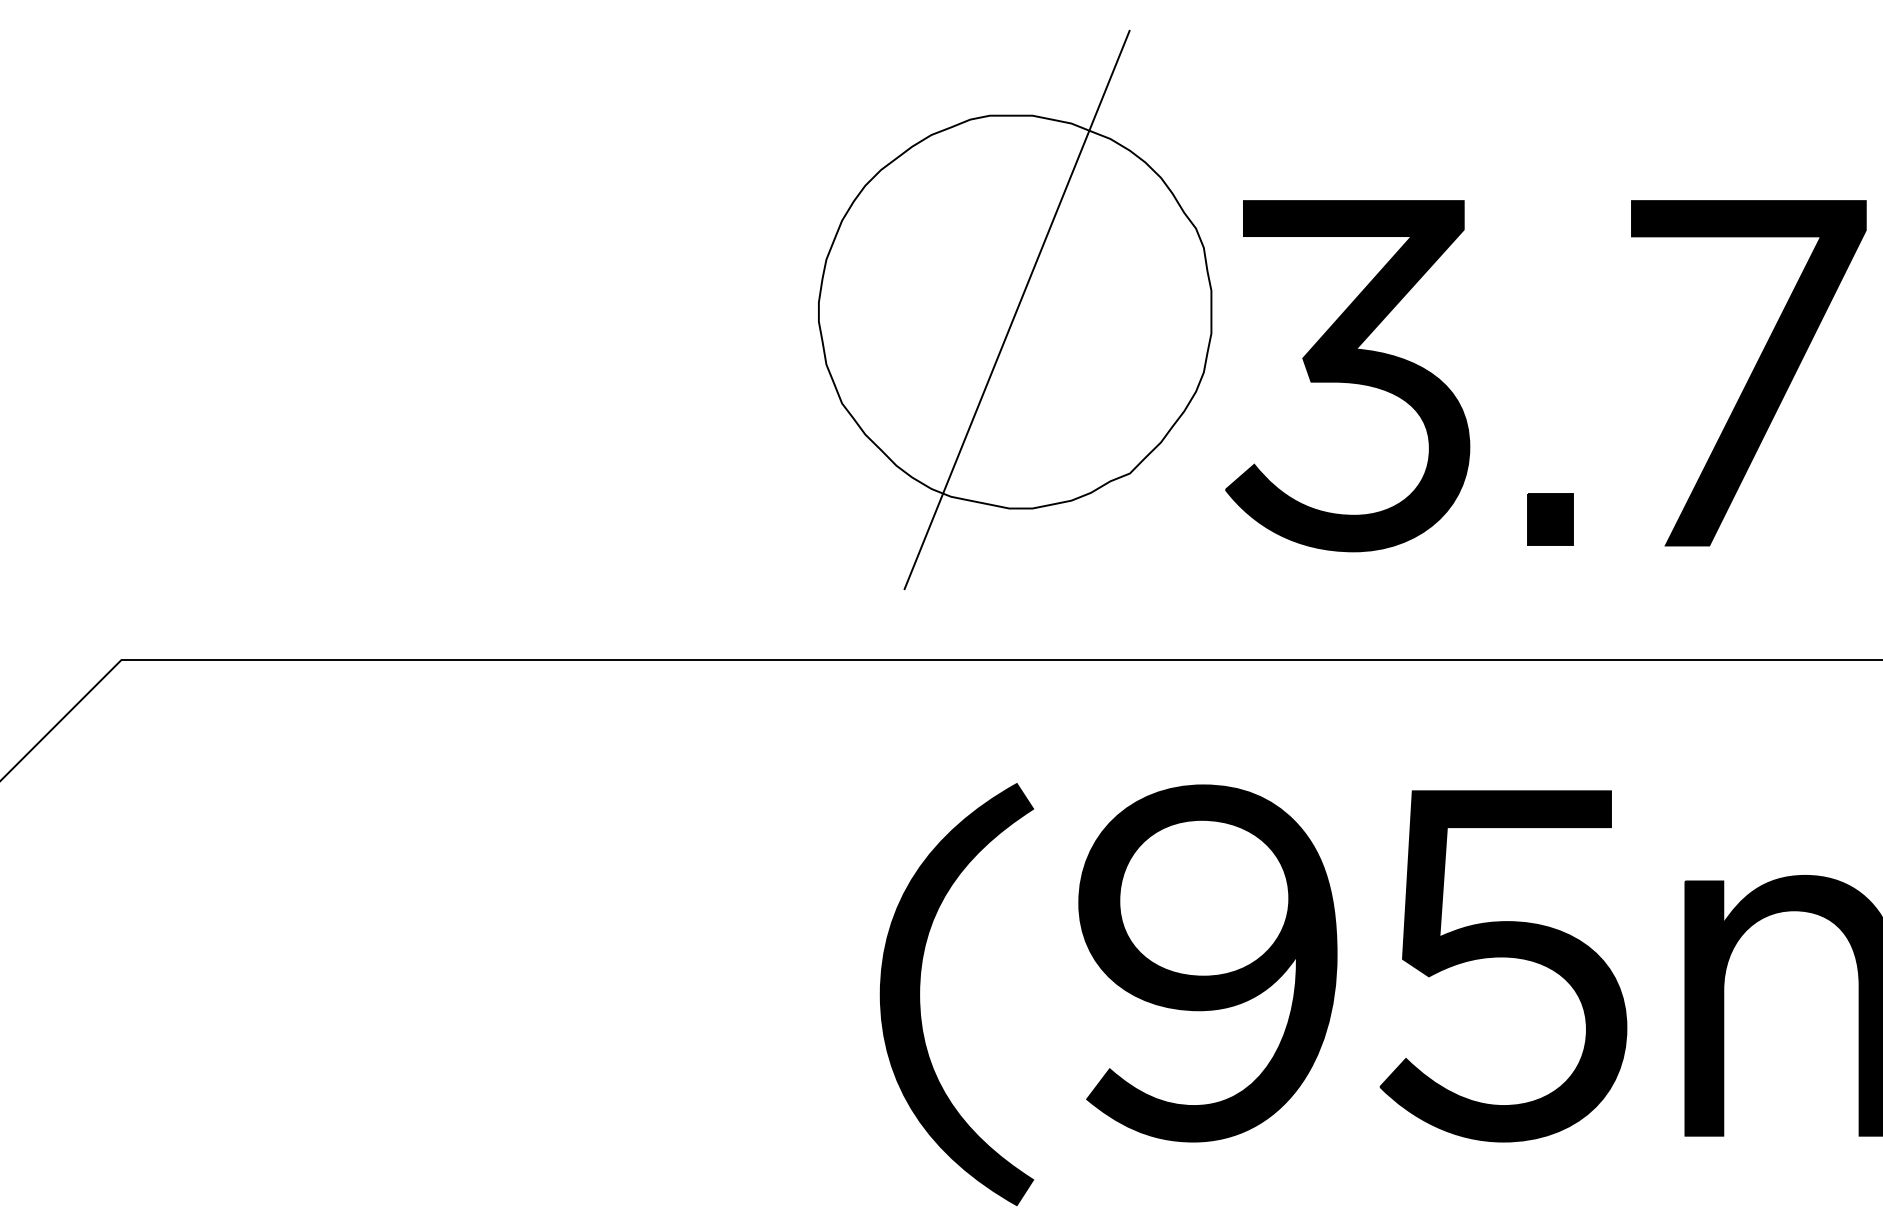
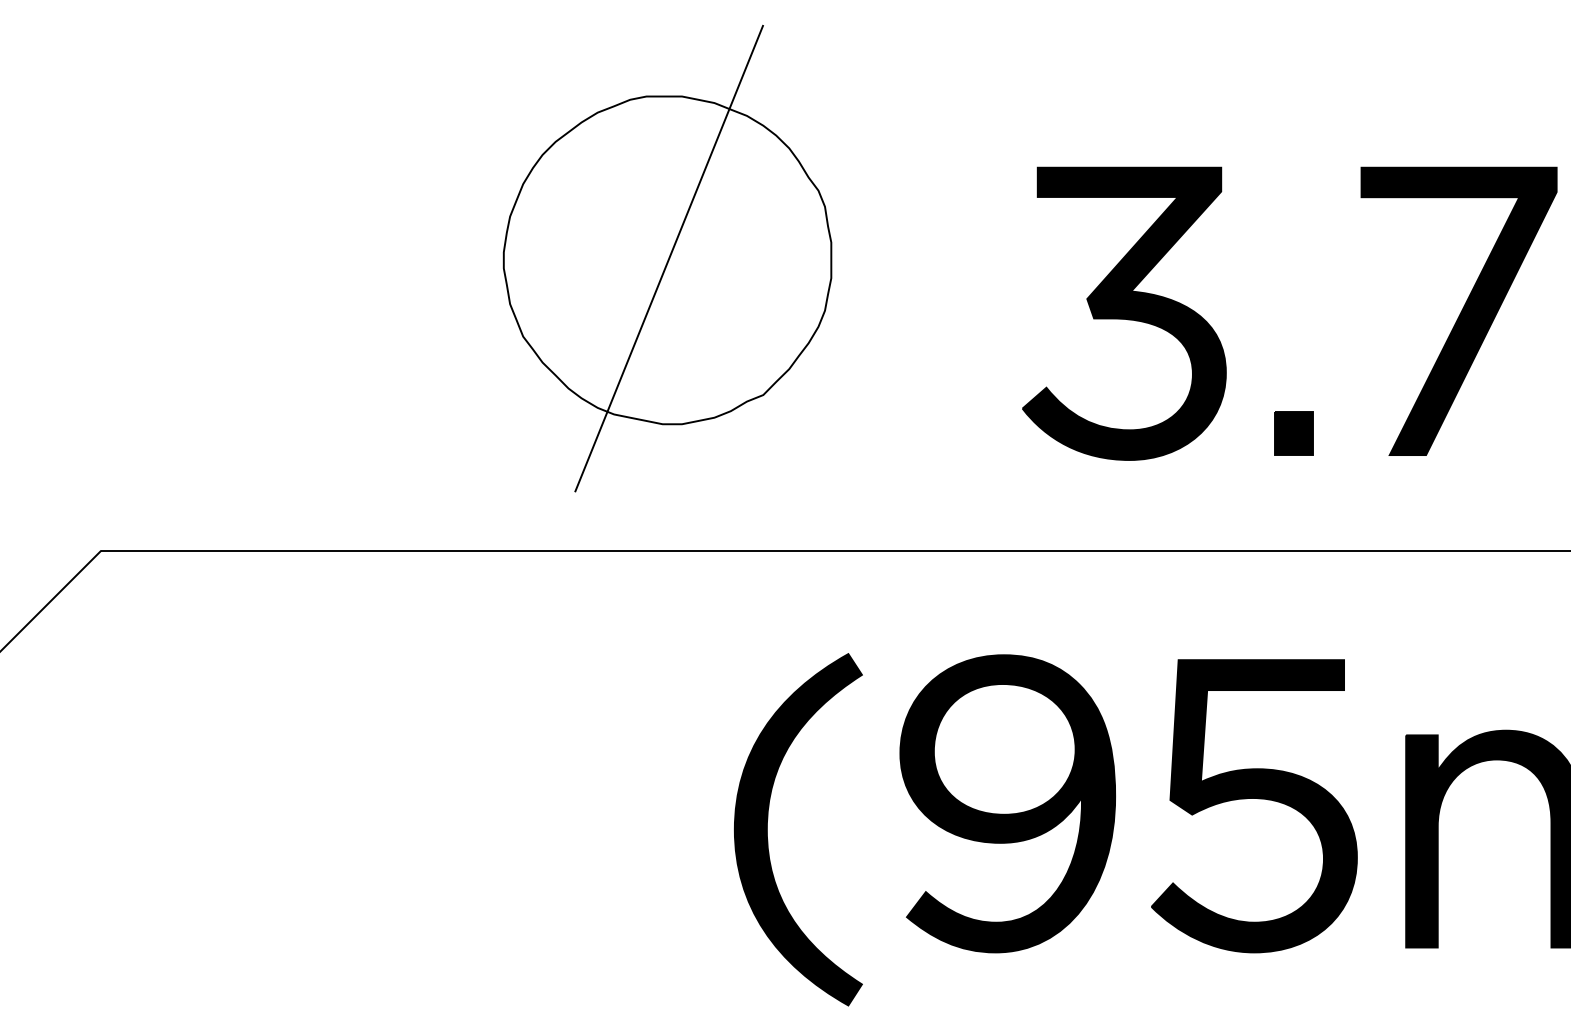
part: (1015, 309) -> (667, 258), moved

